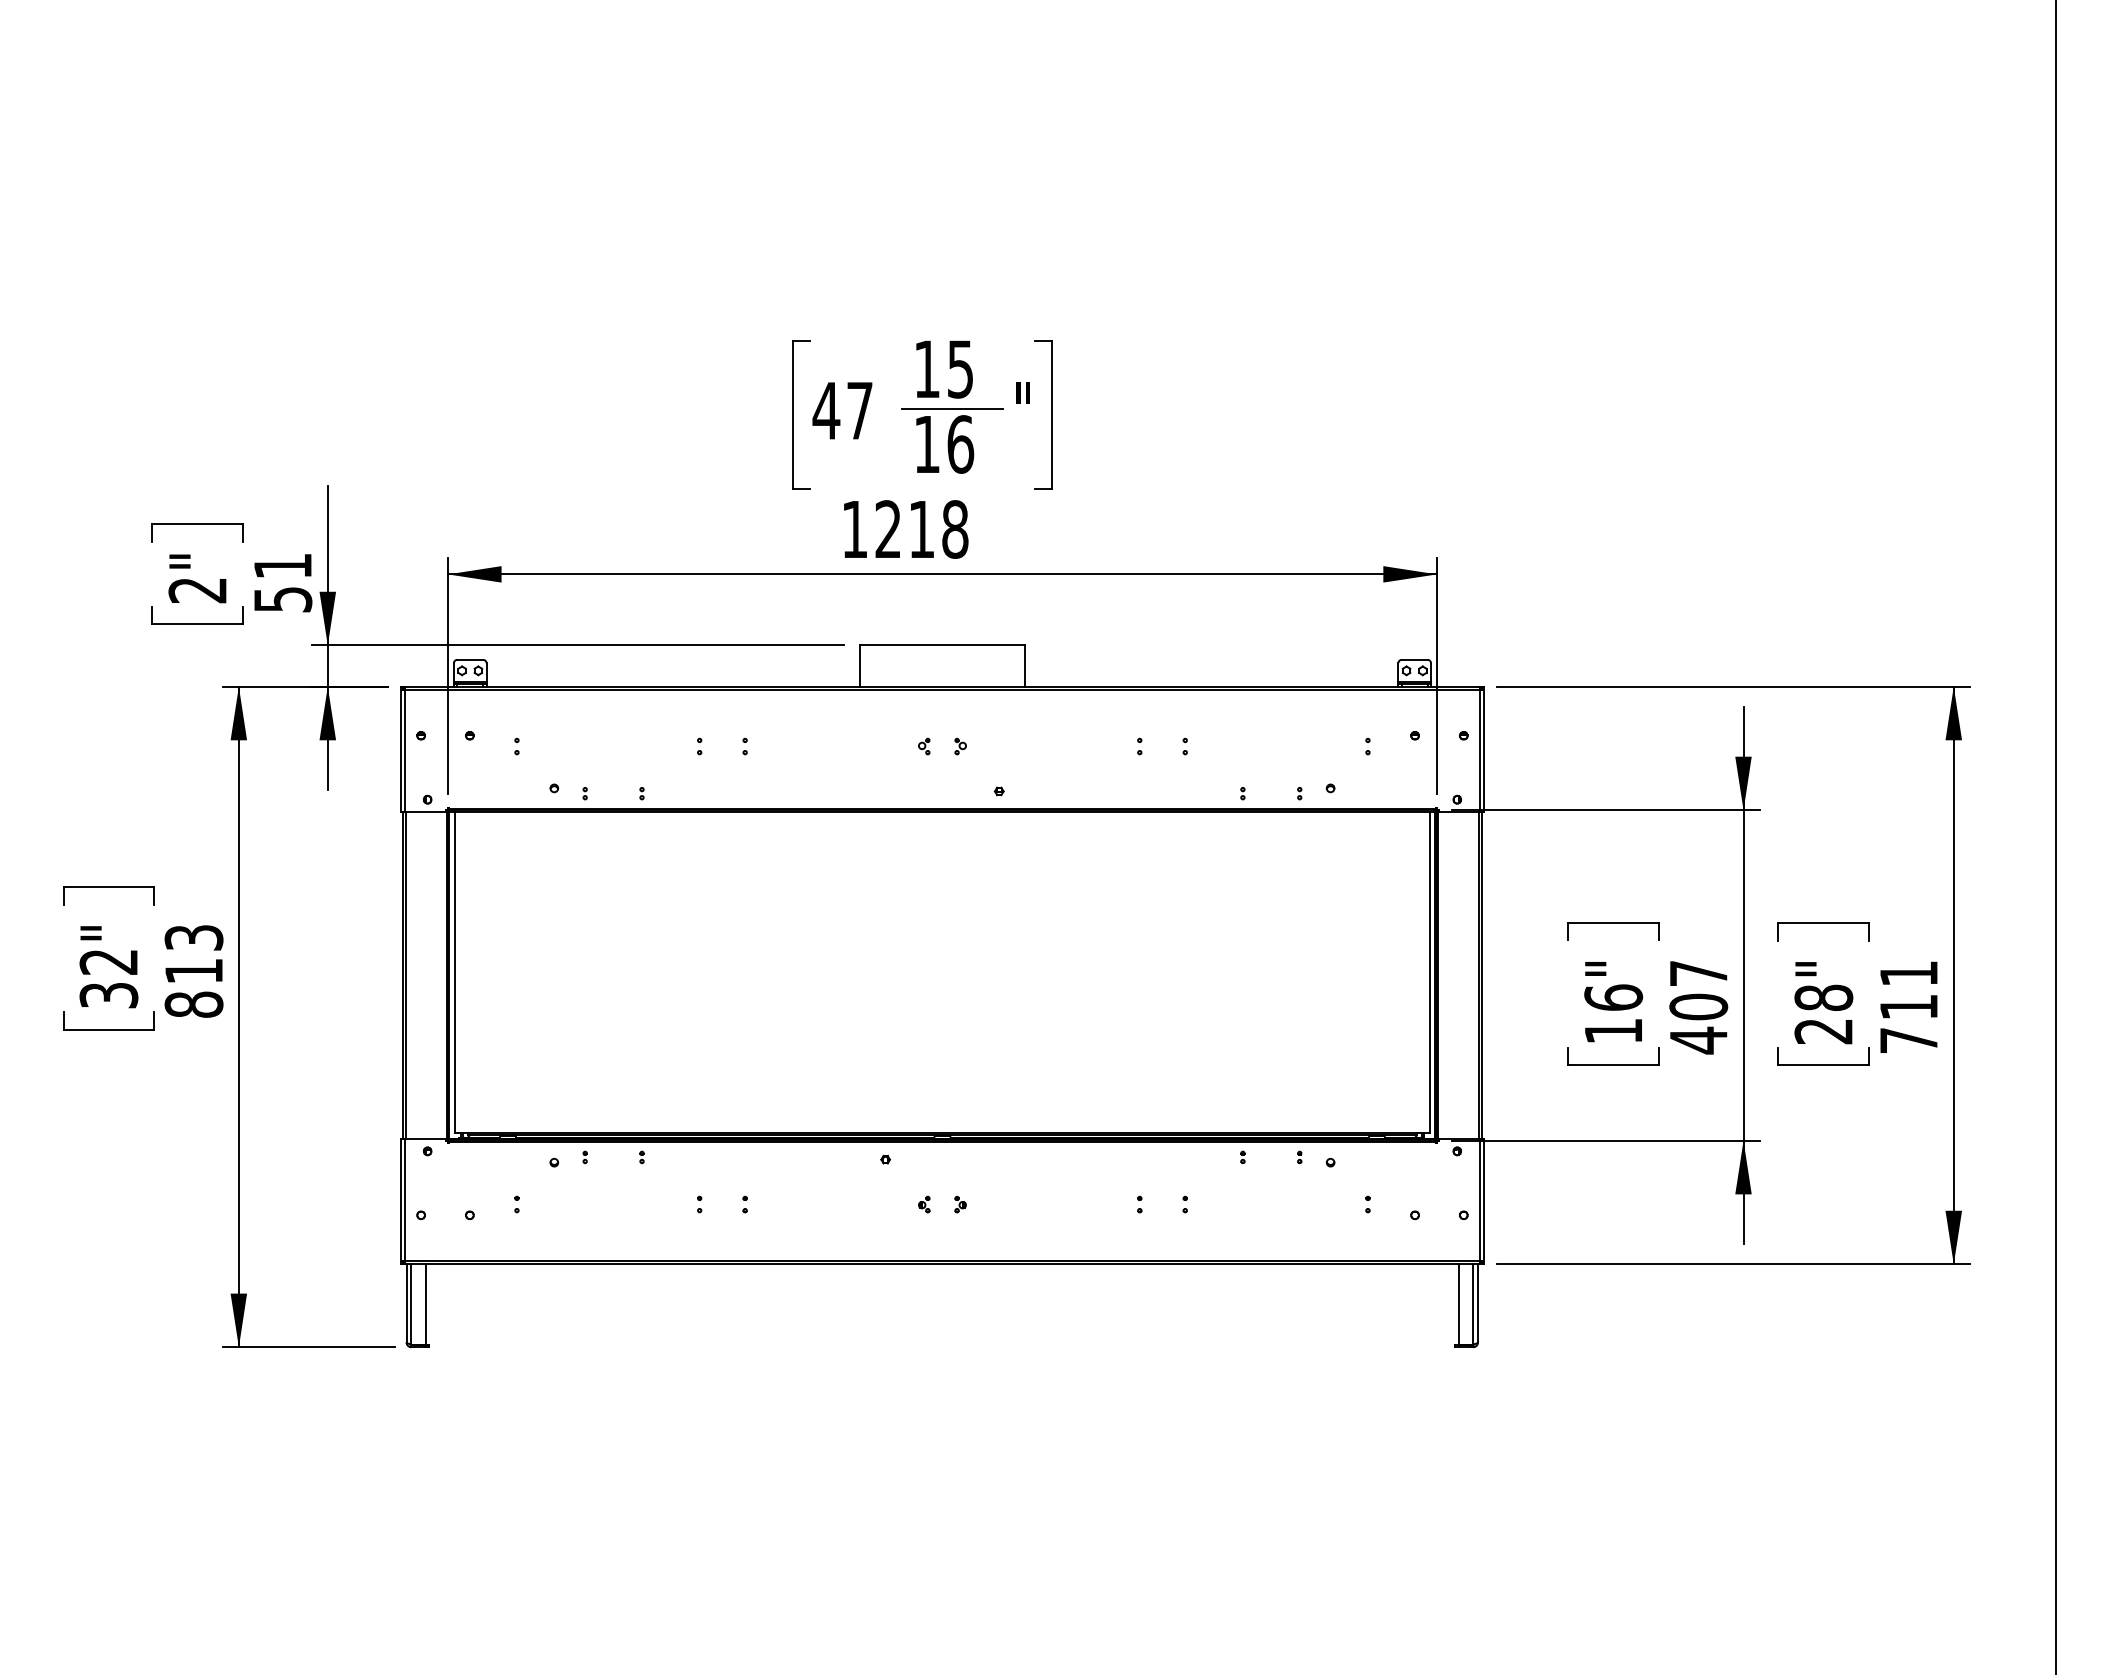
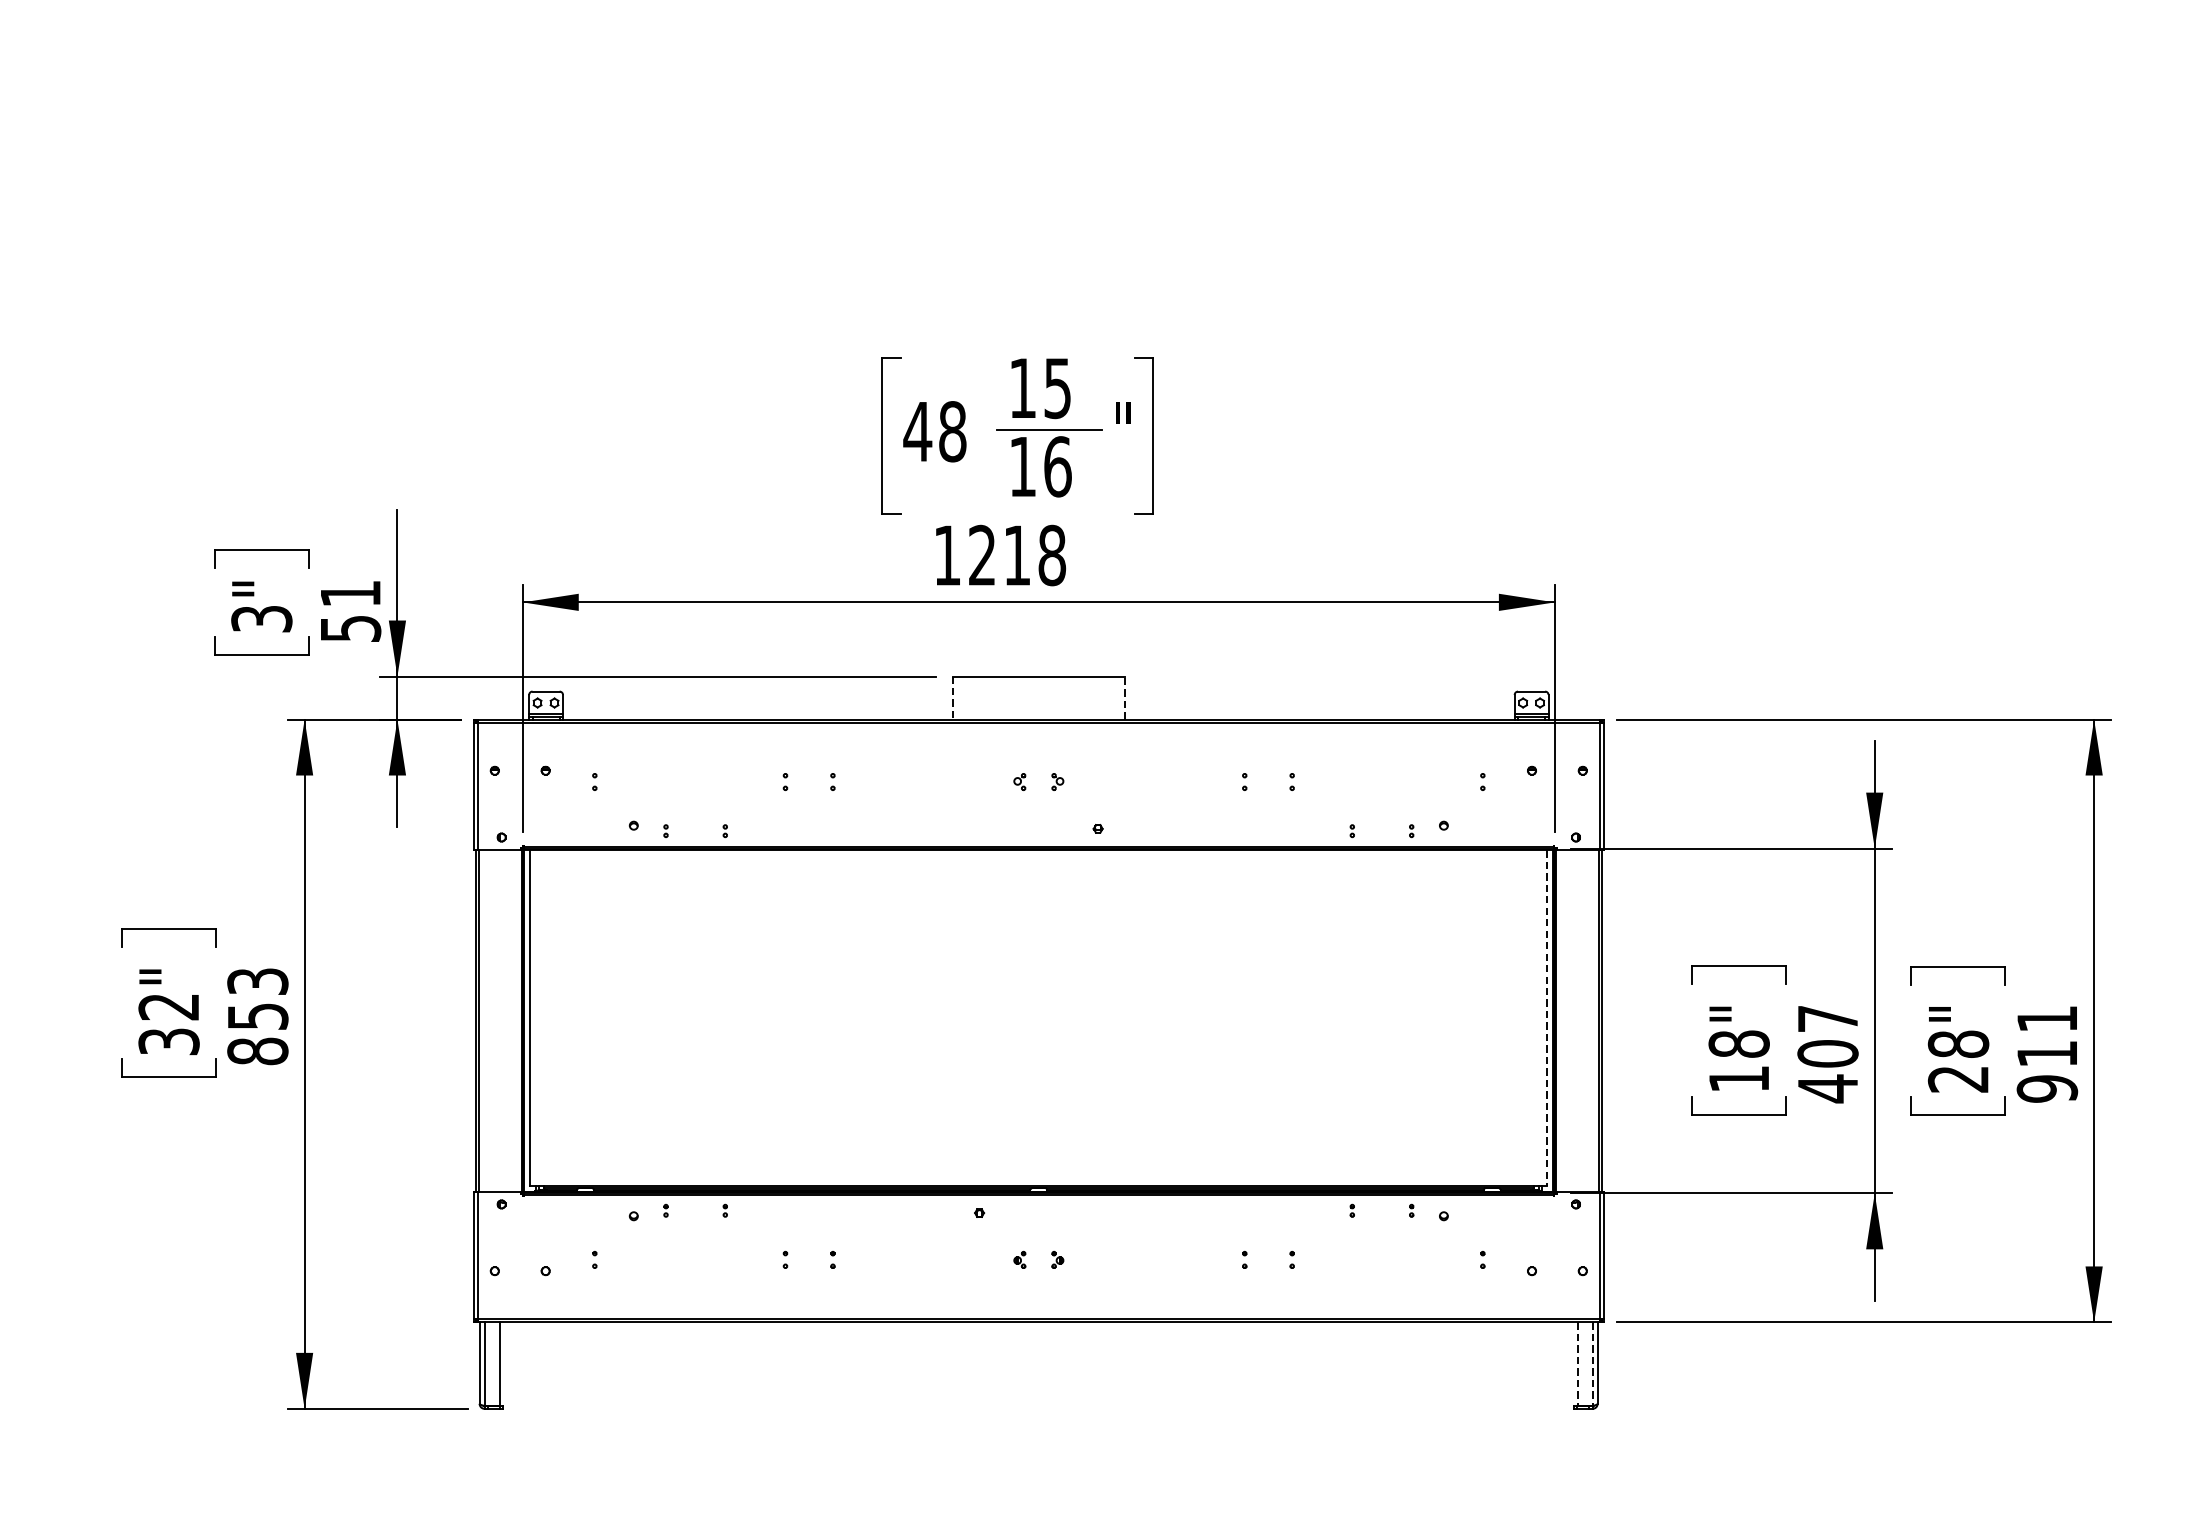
text: (860, 410) -> (953, 431), 47 -> 48
text: (197, 590) -> (261, 619), 2" -> 3"
line: (859, 666) -> (952, 698), solid -> dashed
line: (1024, 666) -> (1124, 698), solid -> dashed
text: (194, 971) -> (258, 1016), 813 -> 853
line: (1429, 972) -> (1547, 1017), solid -> dashed
text: (1613, 997) -> (1739, 1043), 16" -> 18"
text: (1908, 1040) -> (2046, 1088), 711 -> 911
line: (1458, 1304) -> (1577, 1364), solid -> dashed
line: (1473, 1304) -> (1592, 1364), solid -> dashed

